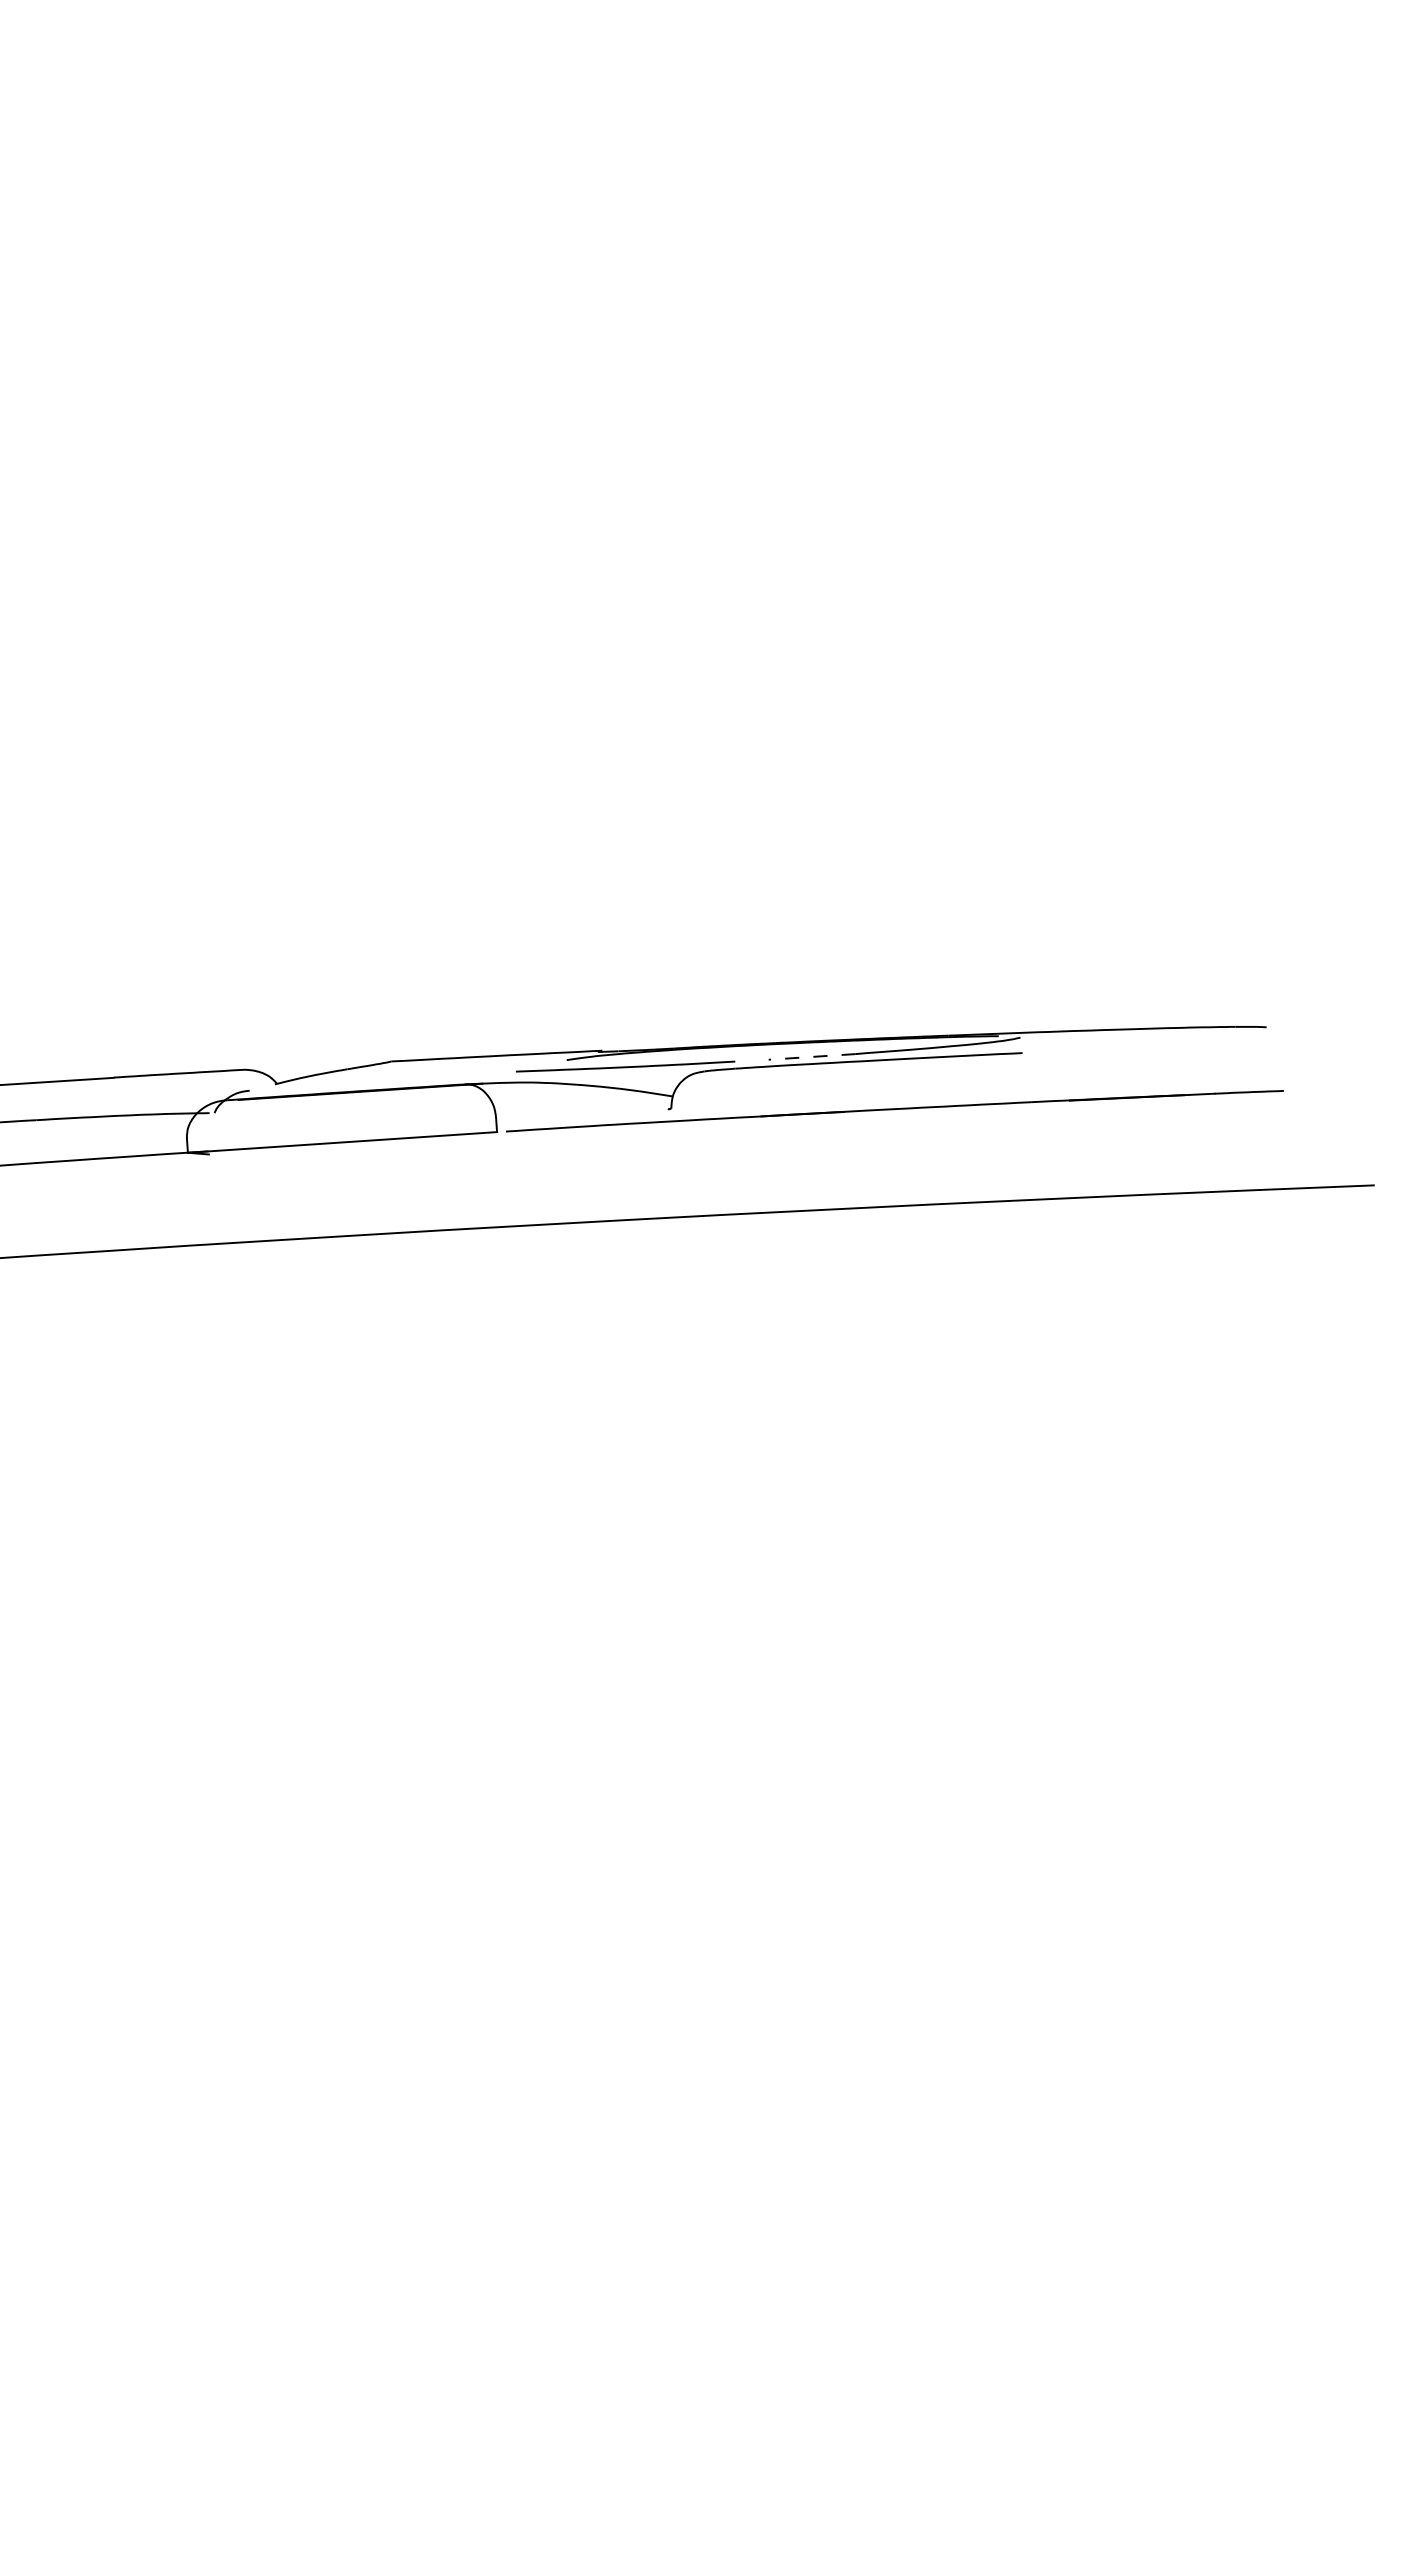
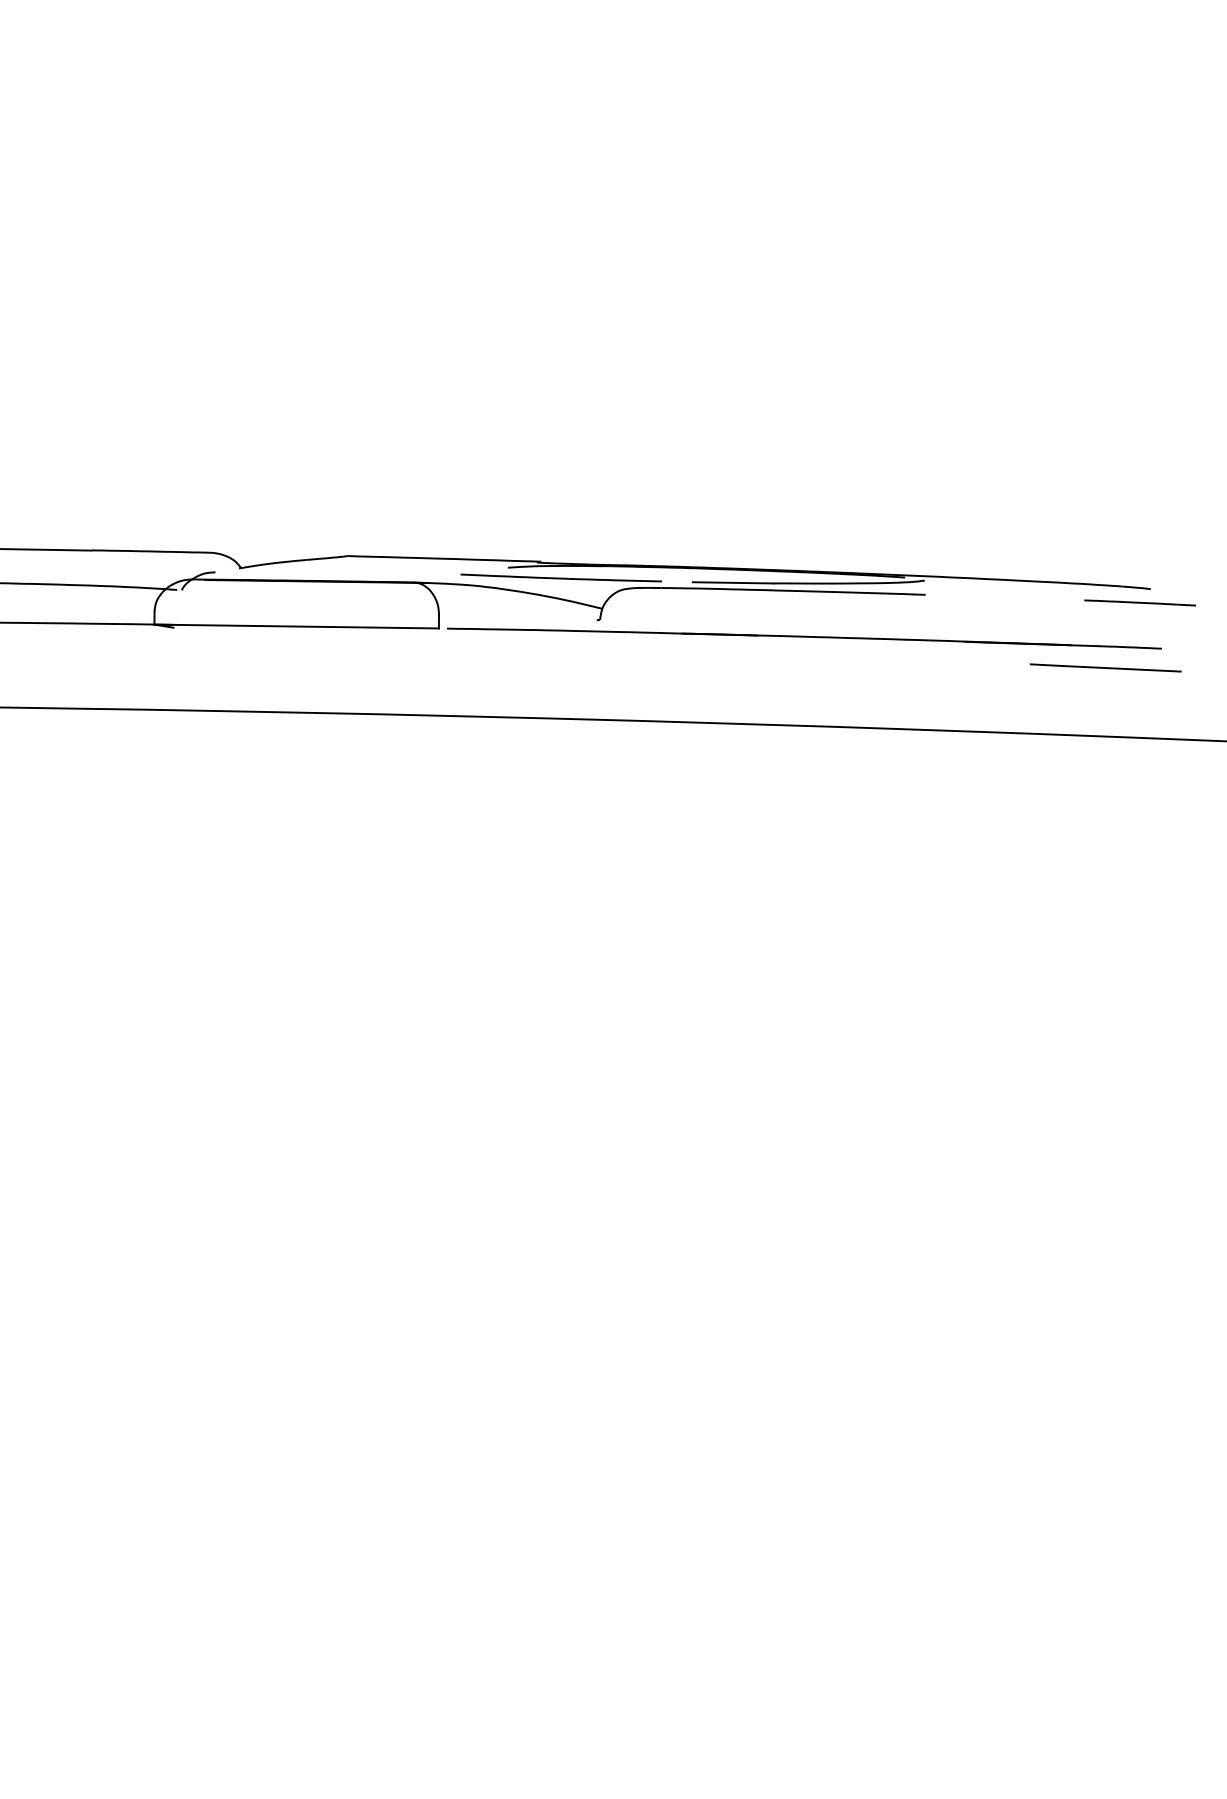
line: (1256, 1043) -> (1140, 603), added
line: (812, 1056) -> (733, 582), dashed -> solid
line: (1224, 1116) -> (1105, 667), added

